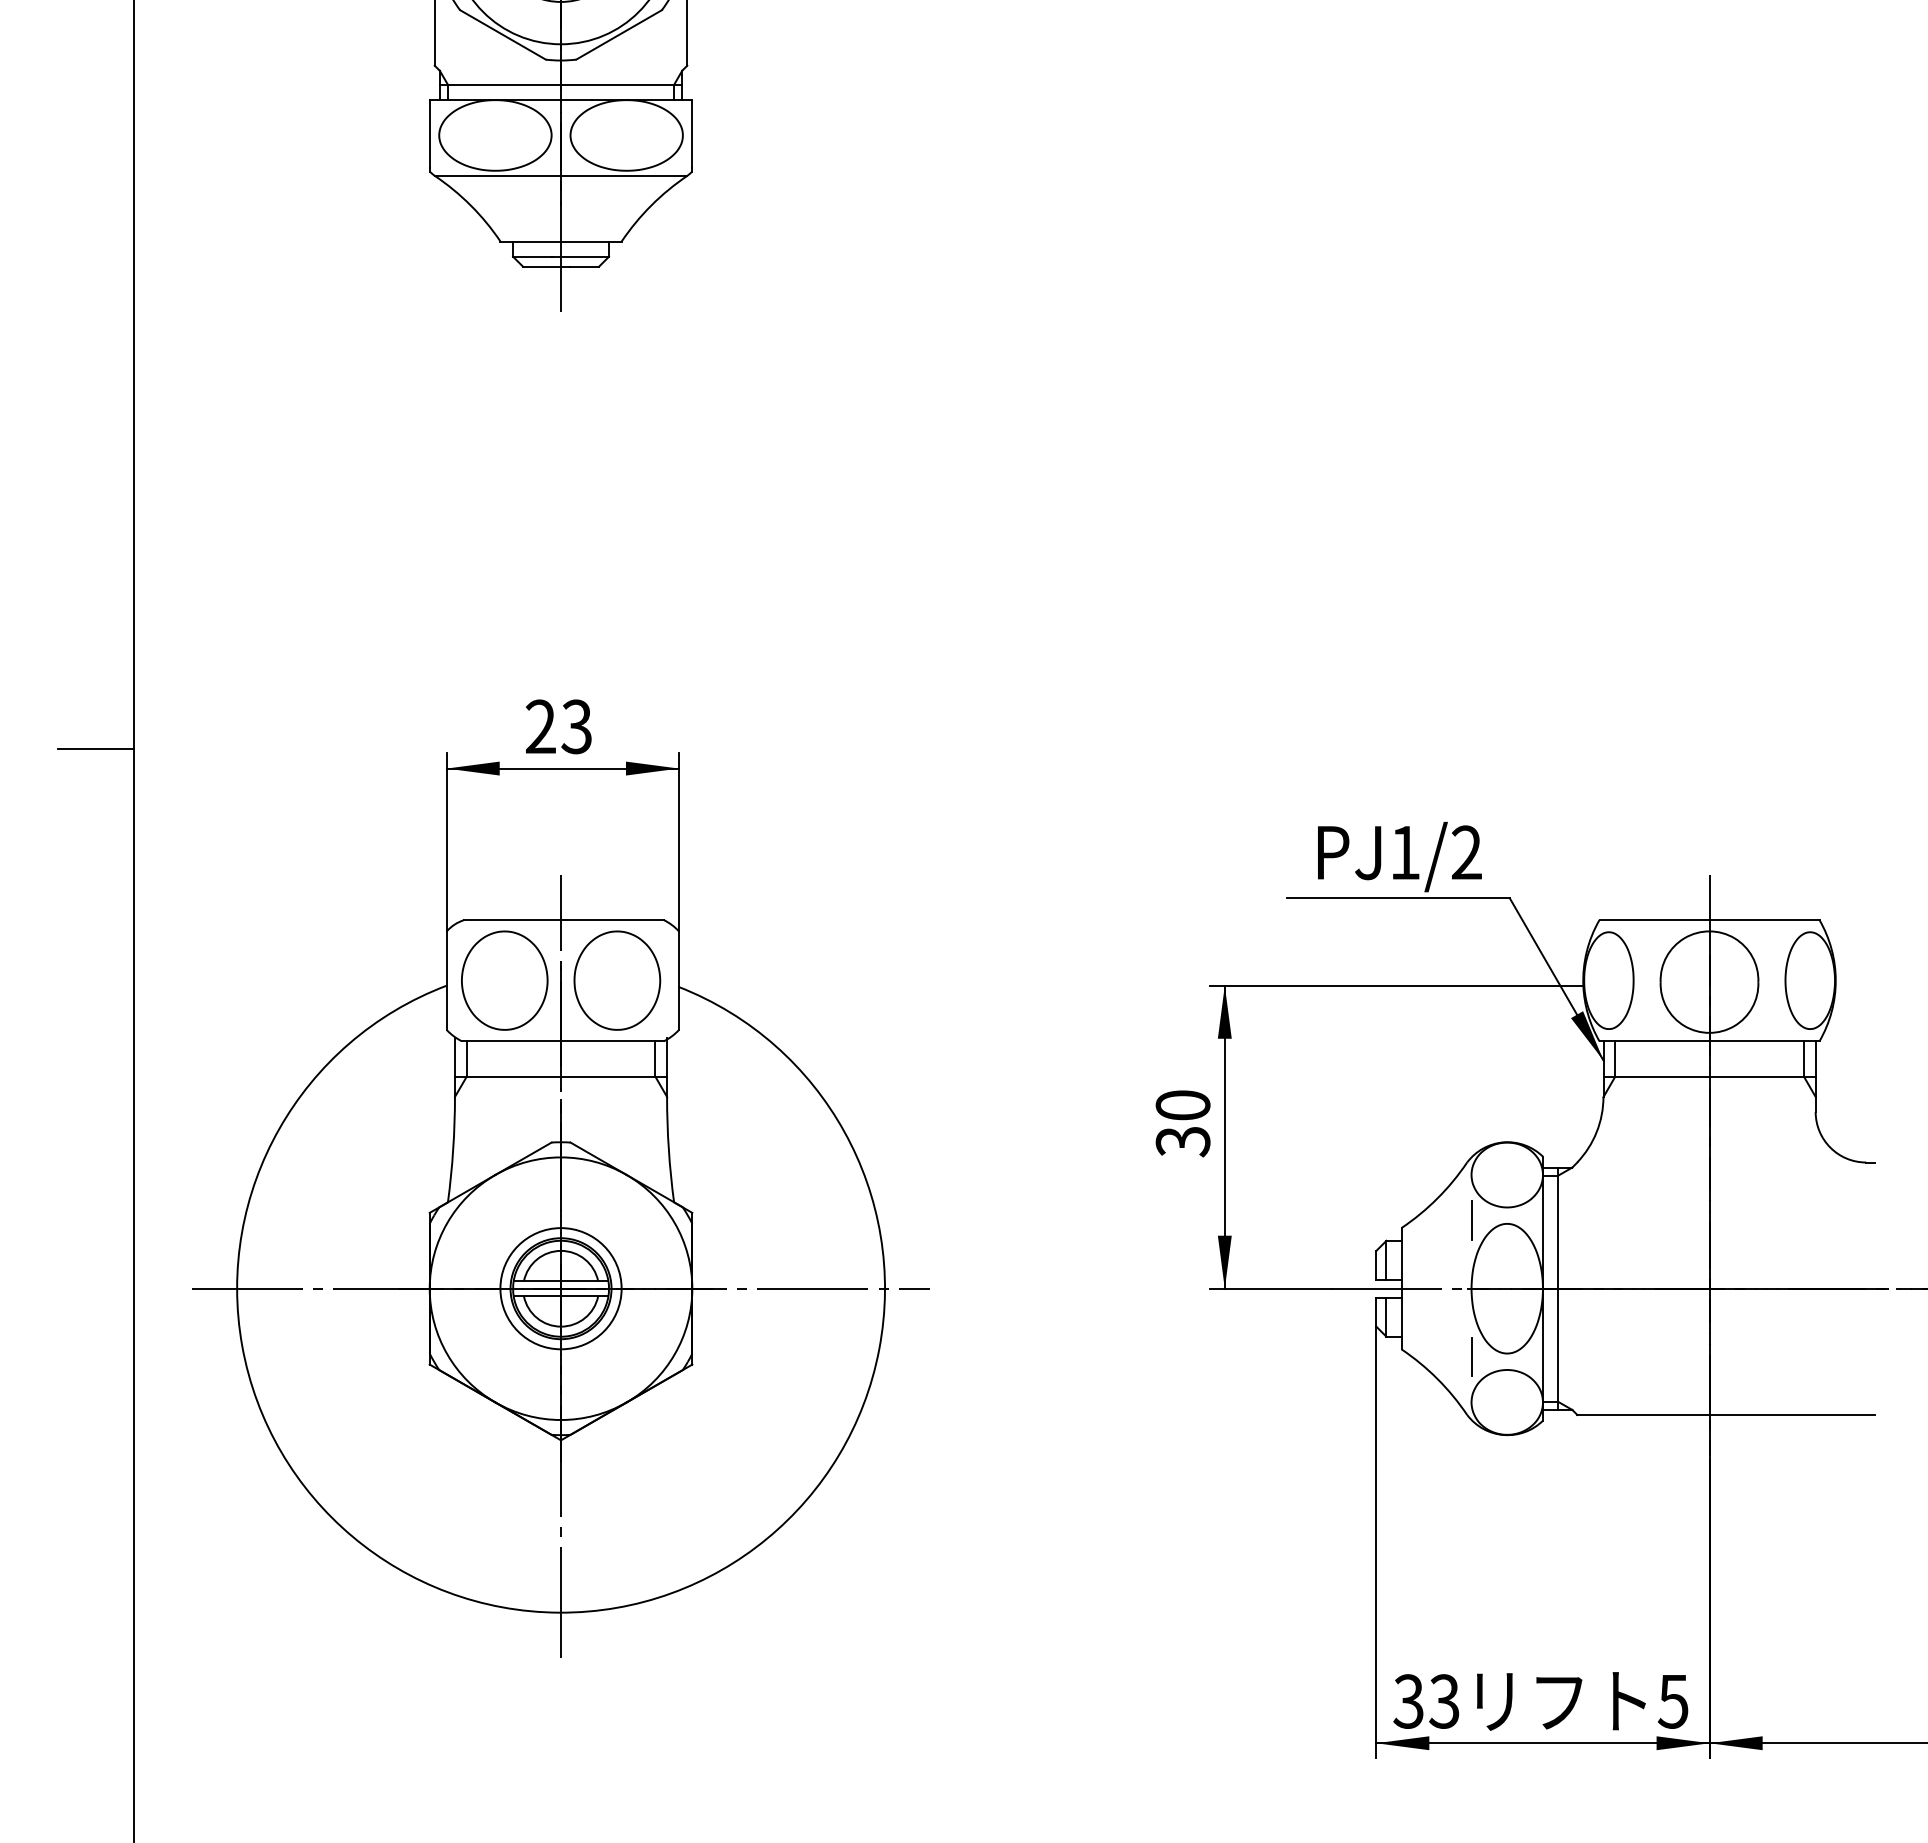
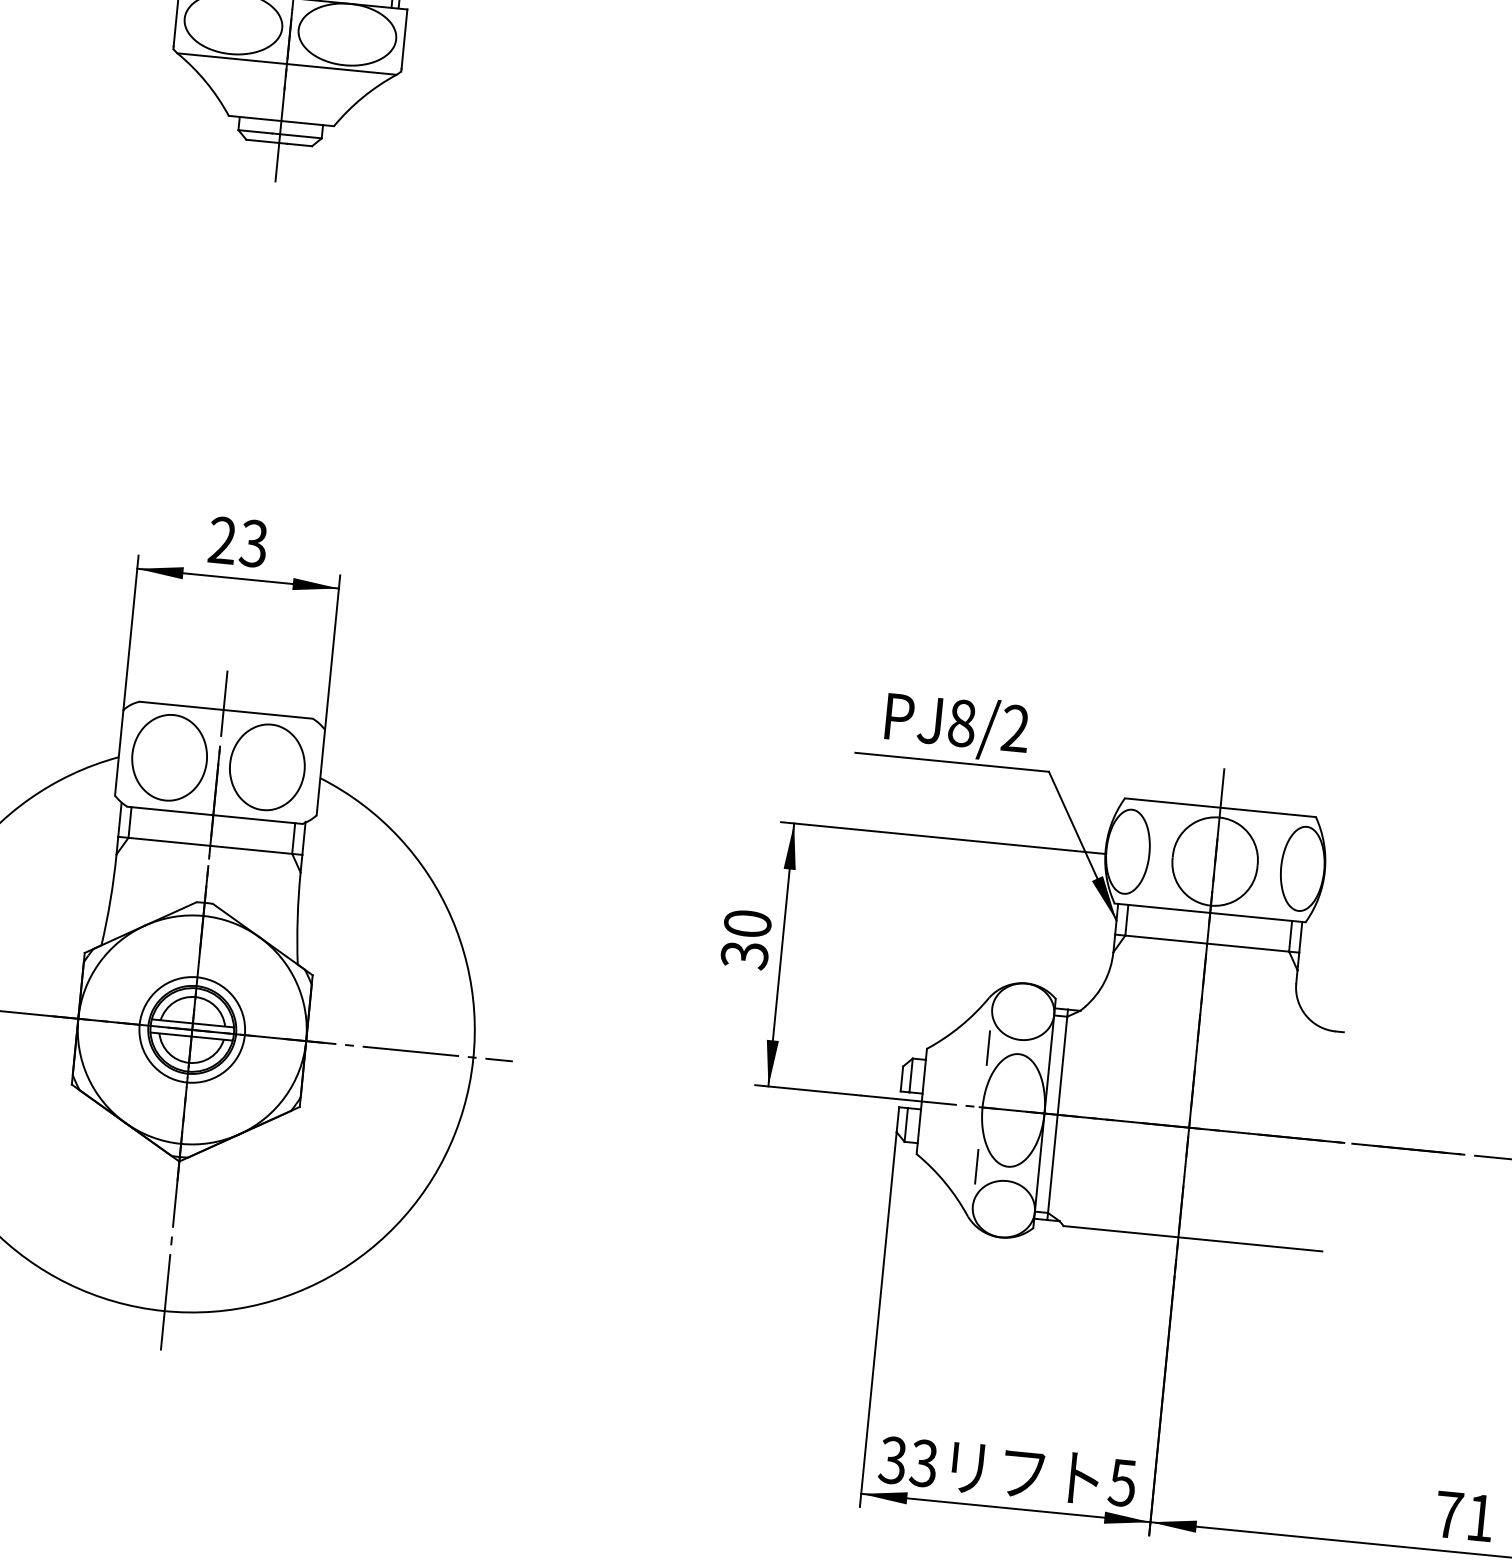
text: (1405, 852) -> (962, 723), PJ1/2 -> PJ8/2

